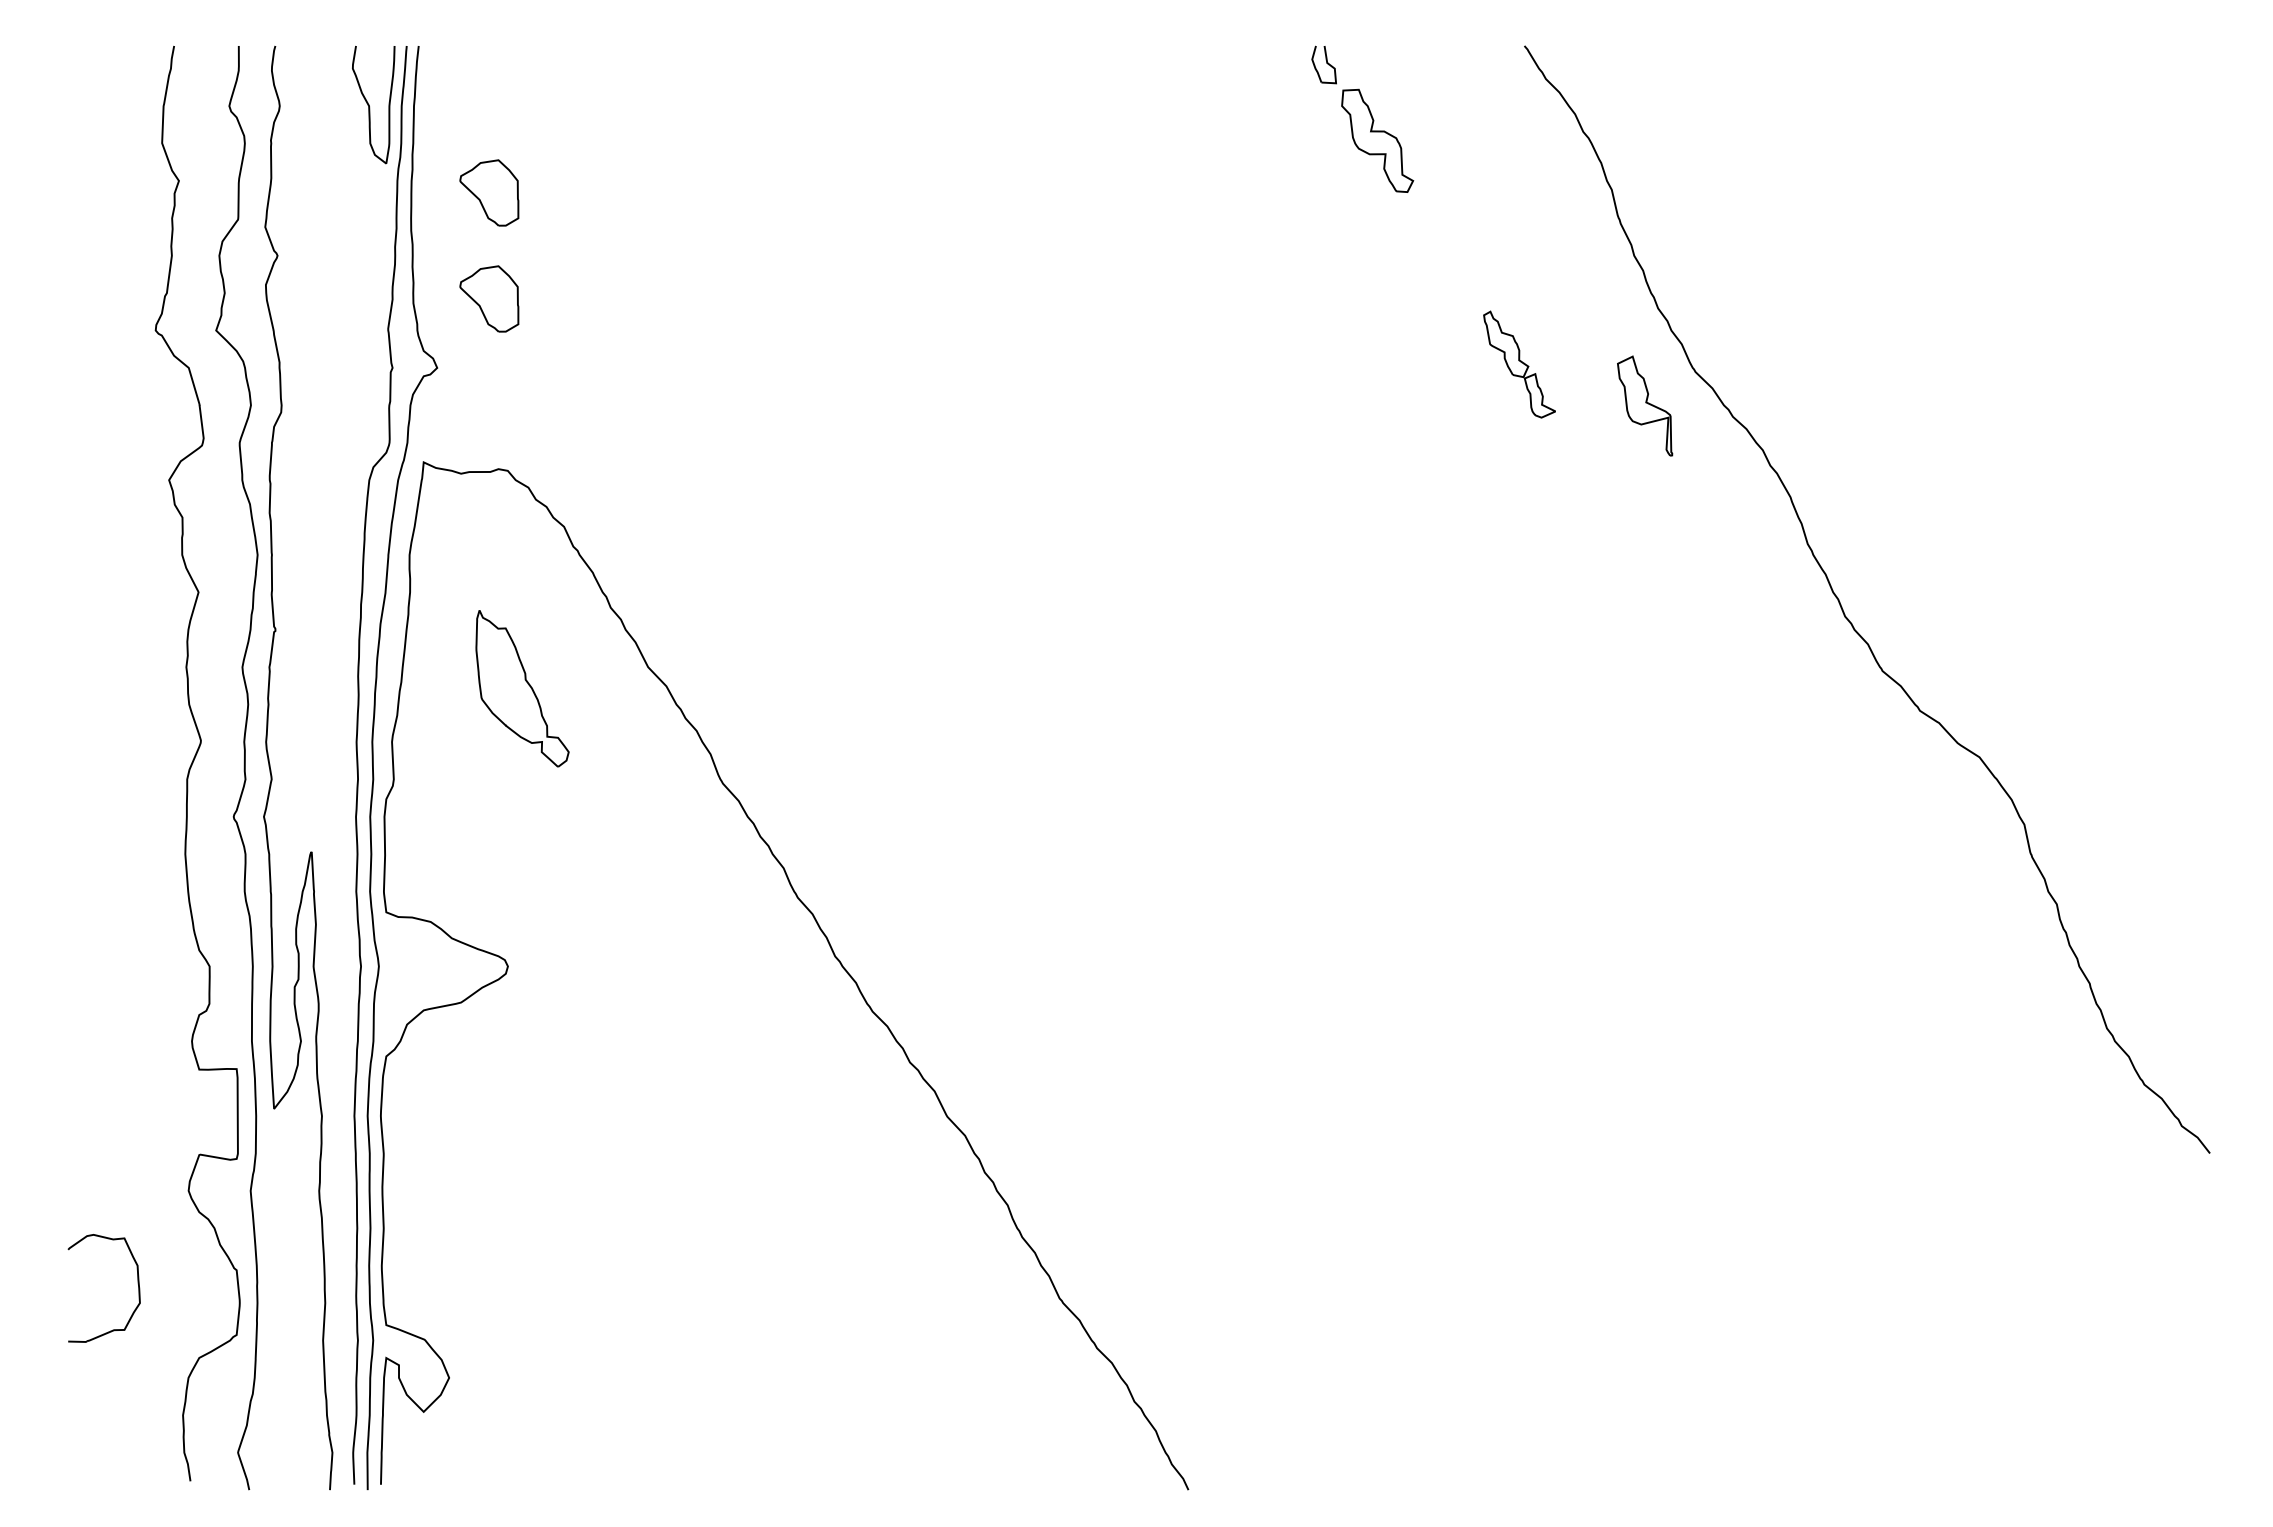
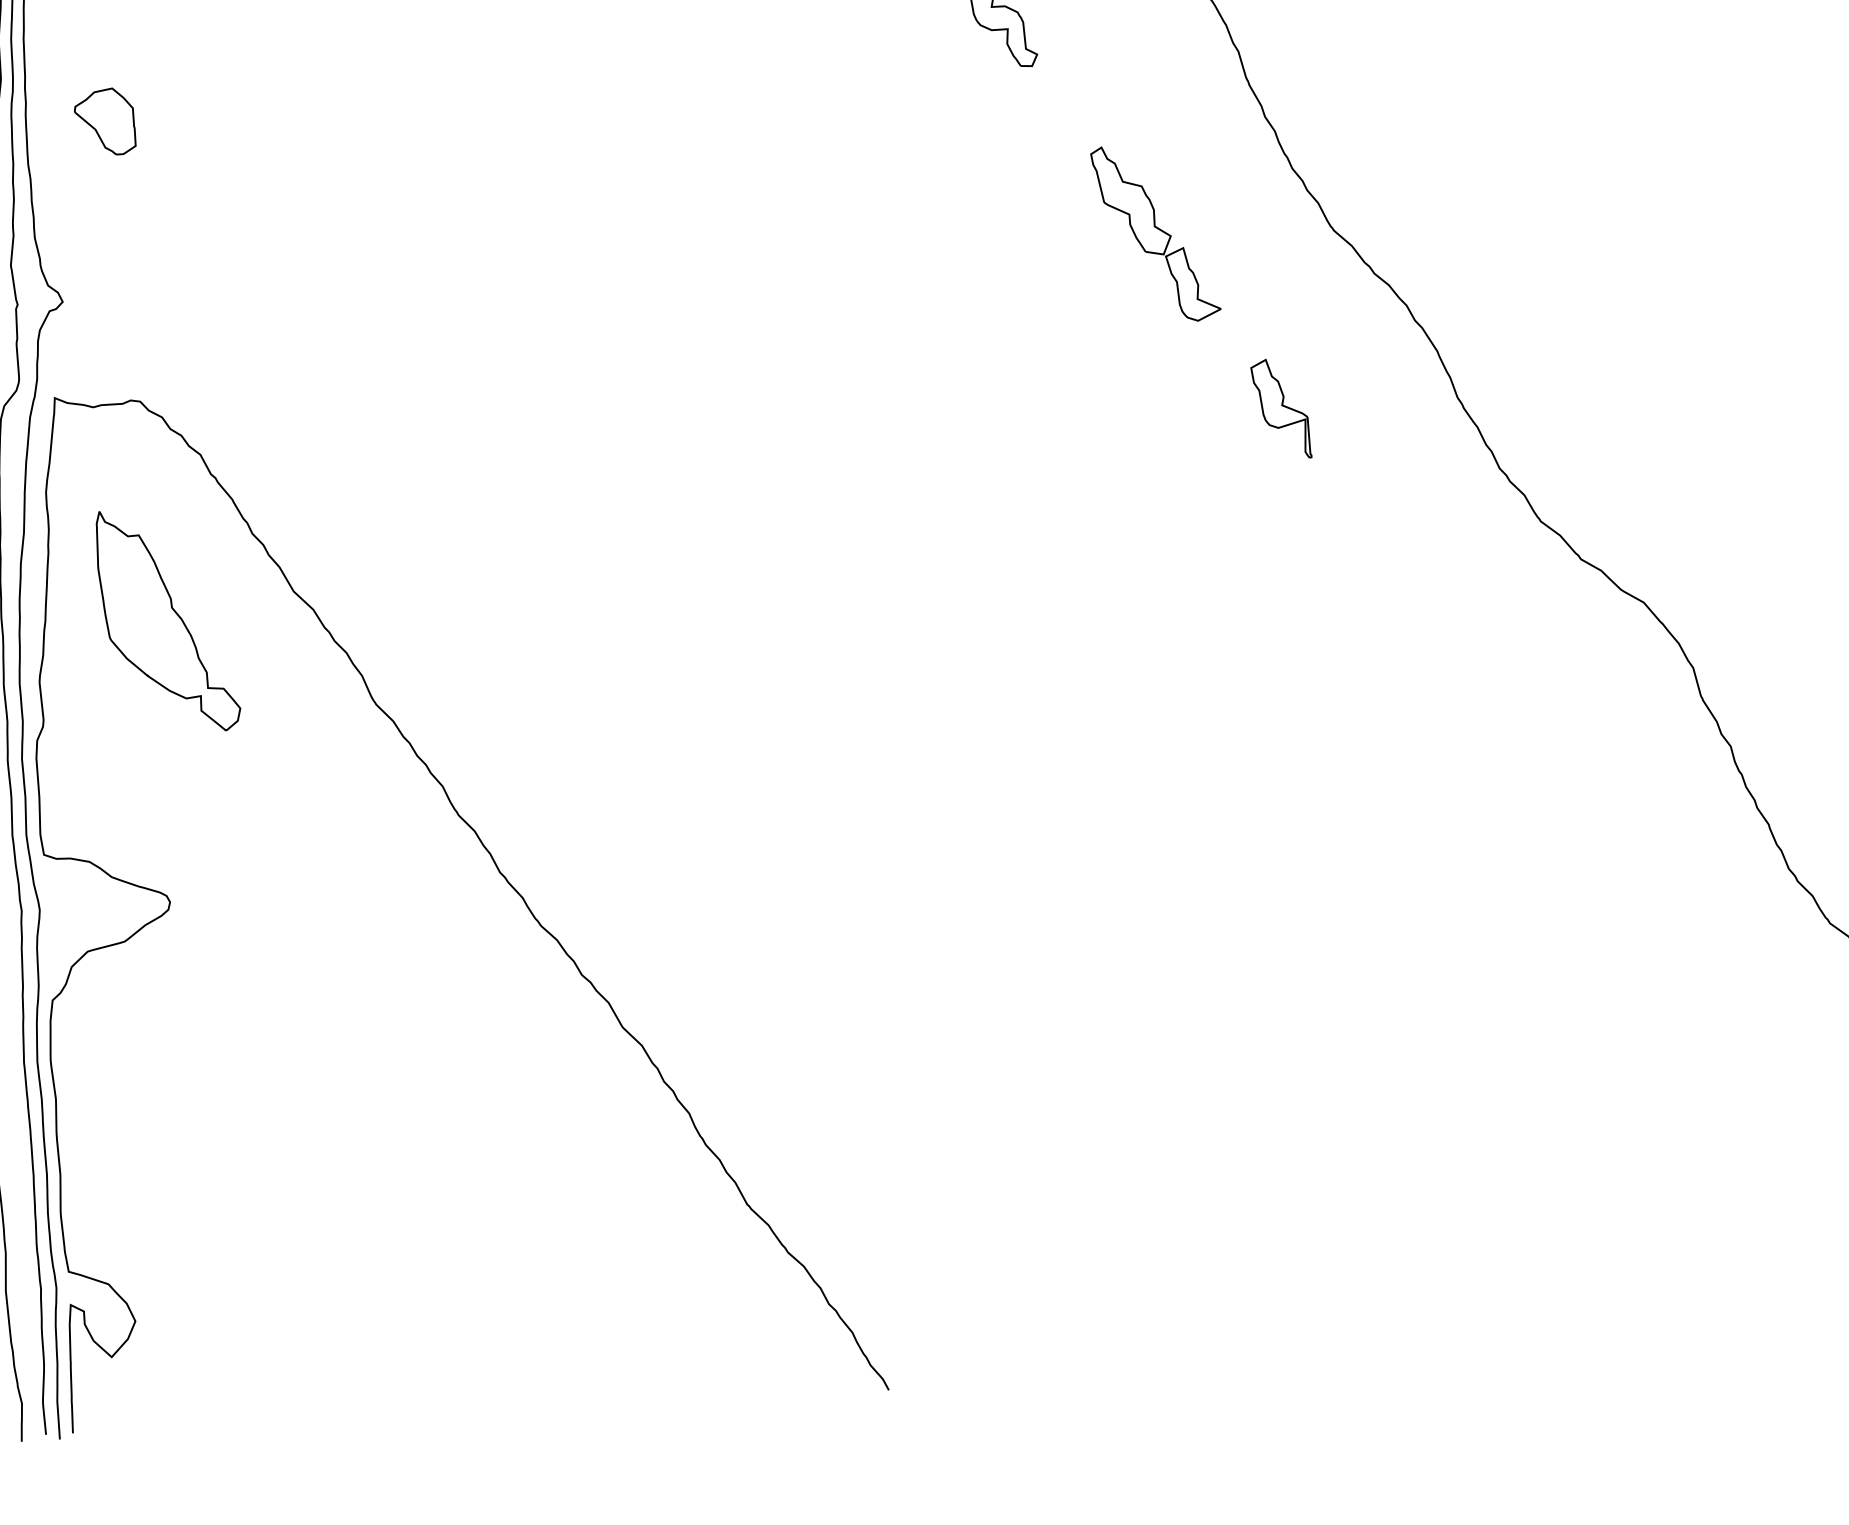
part: (489, 298) -> (111, 228), removed
part: (1519, 364) -> (1155, 233), size x1.67
part: (1645, 405) -> (1281, 408), moved
part: (522, 688) -> (168, 620), size x1.43

